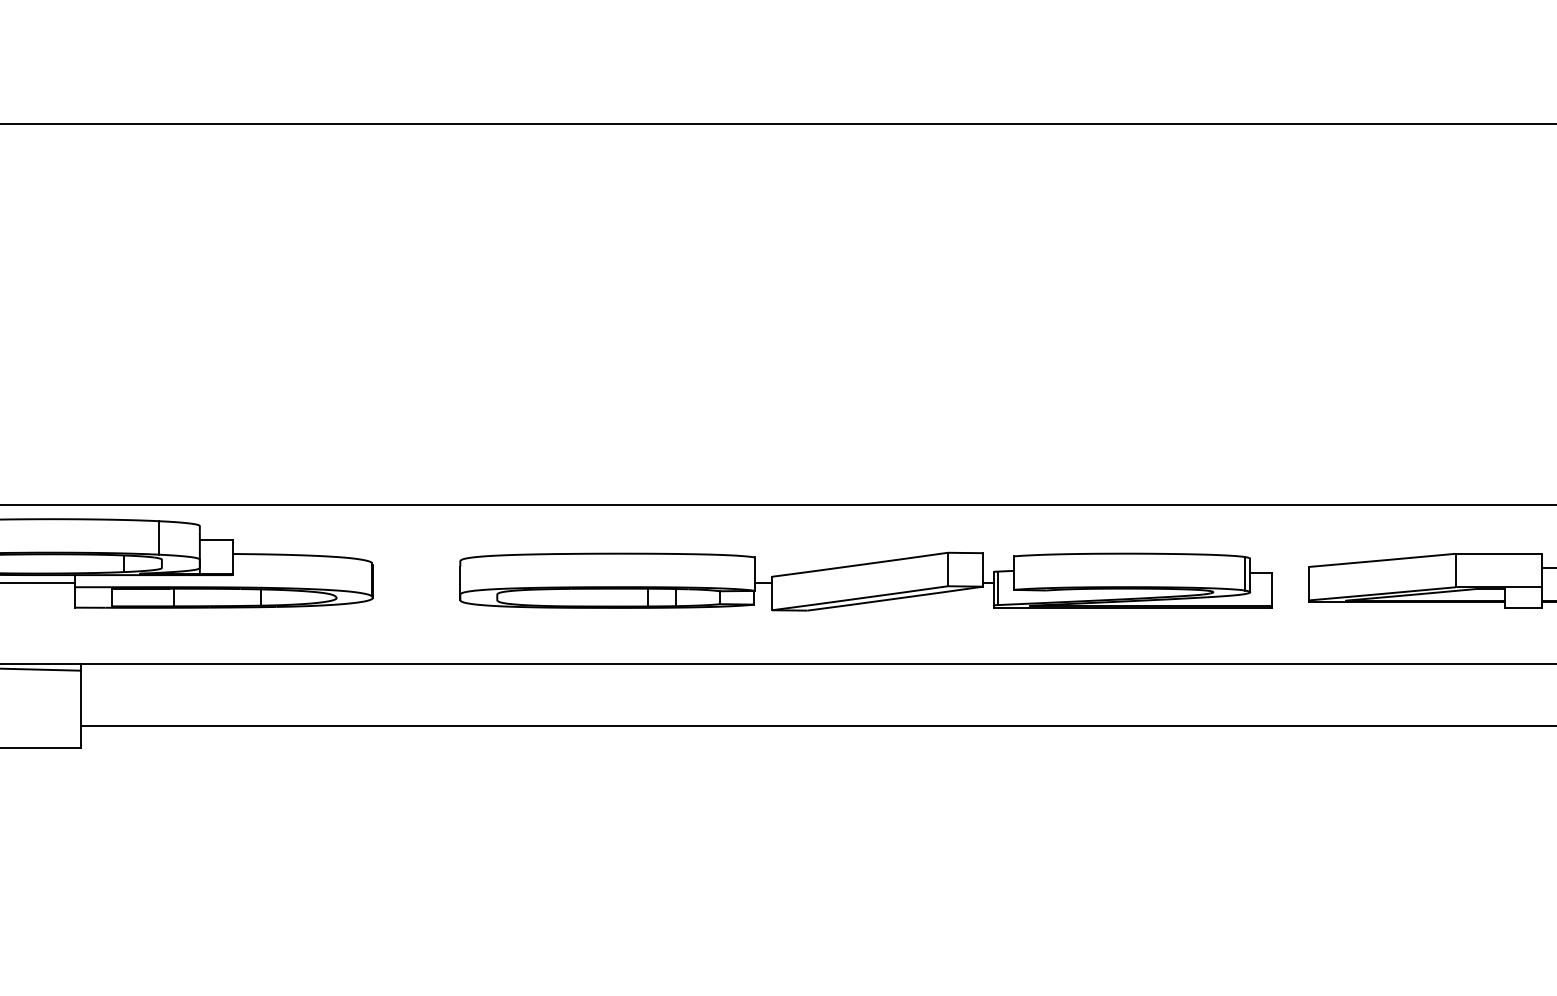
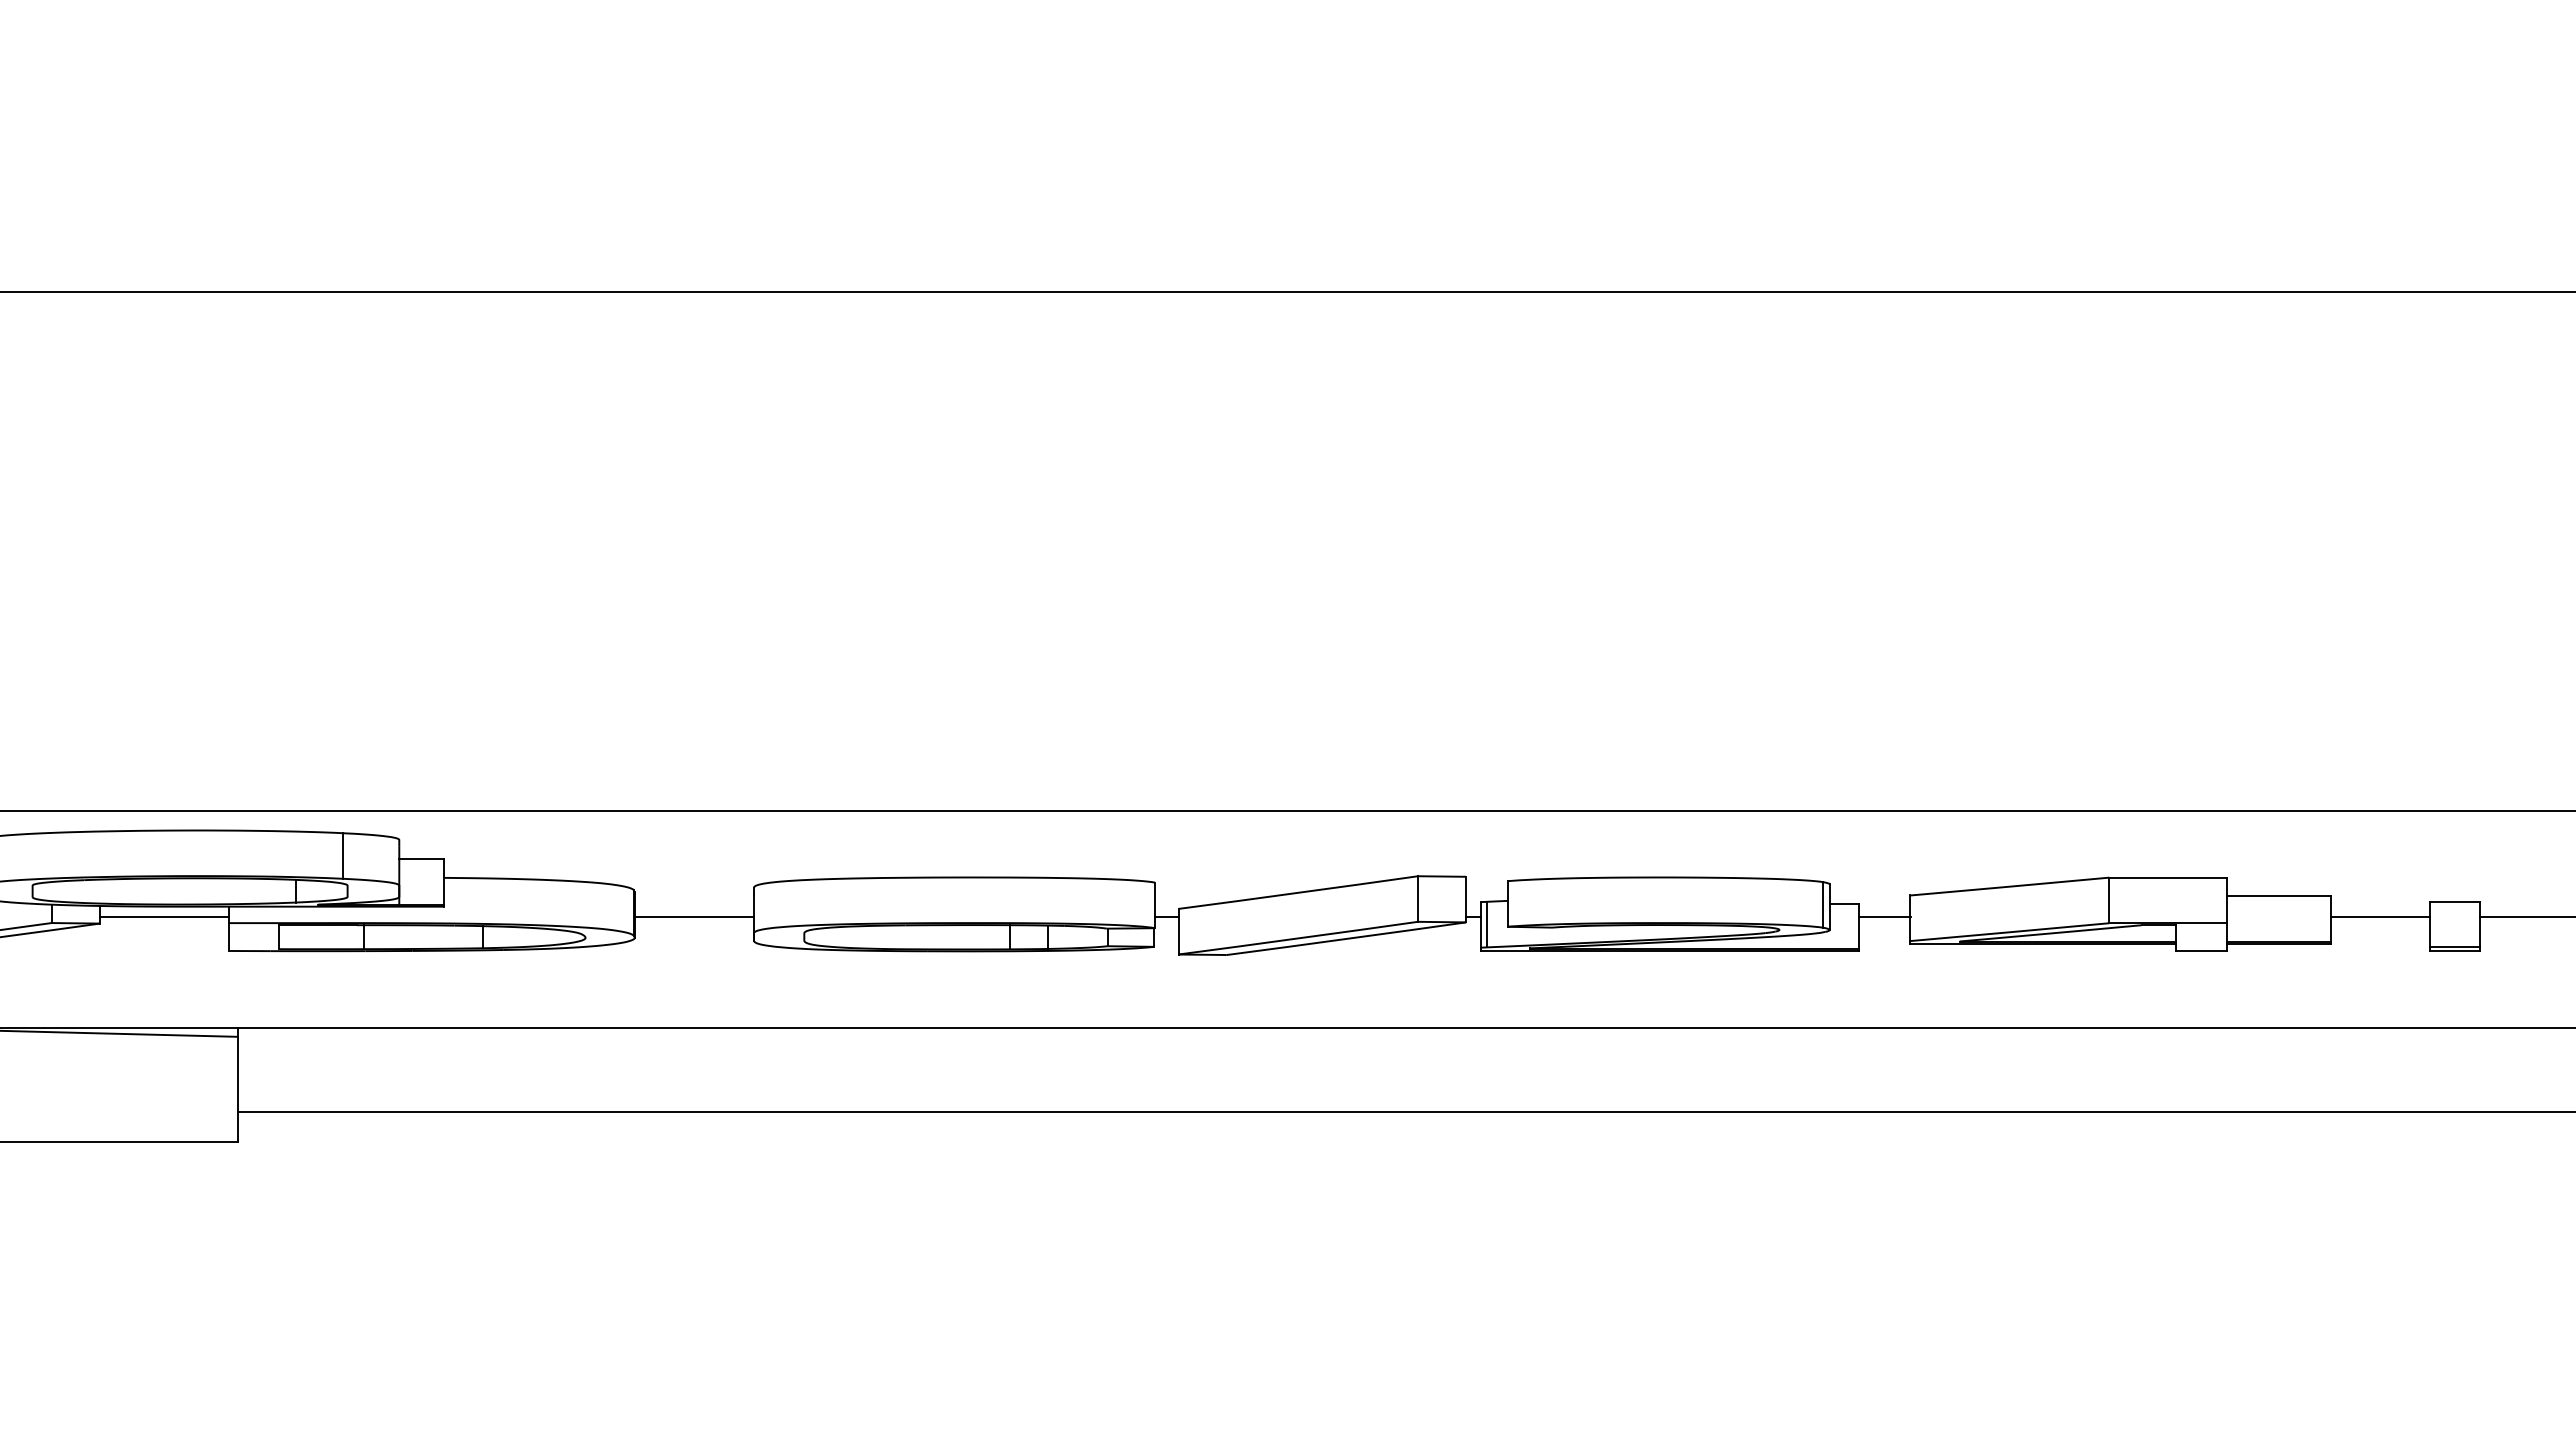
line: (416, 583) -> (694, 917), added
line: (1290, 583) -> (1884, 917), added

